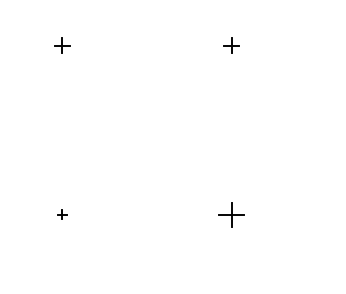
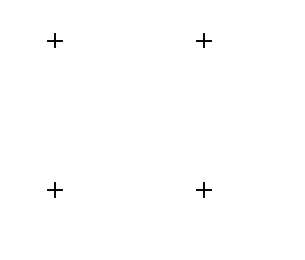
part: (62, 214) -> (54, 189), size x1.67
part: (231, 214) -> (204, 189), size x0.62

